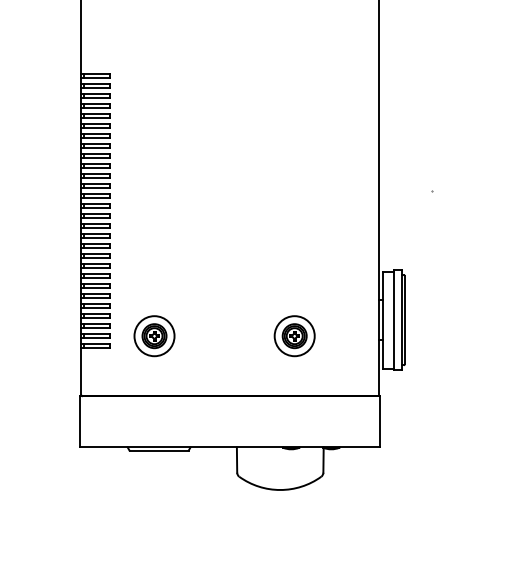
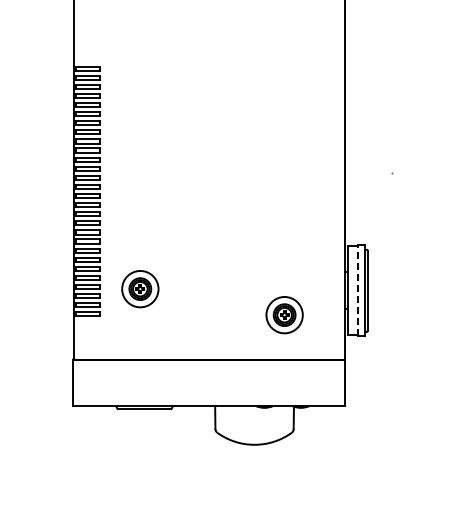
line: (393, 320) -> (357, 290), solid -> dashed
part: (154, 336) -> (140, 289), moved
part: (294, 336) -> (284, 315), moved

